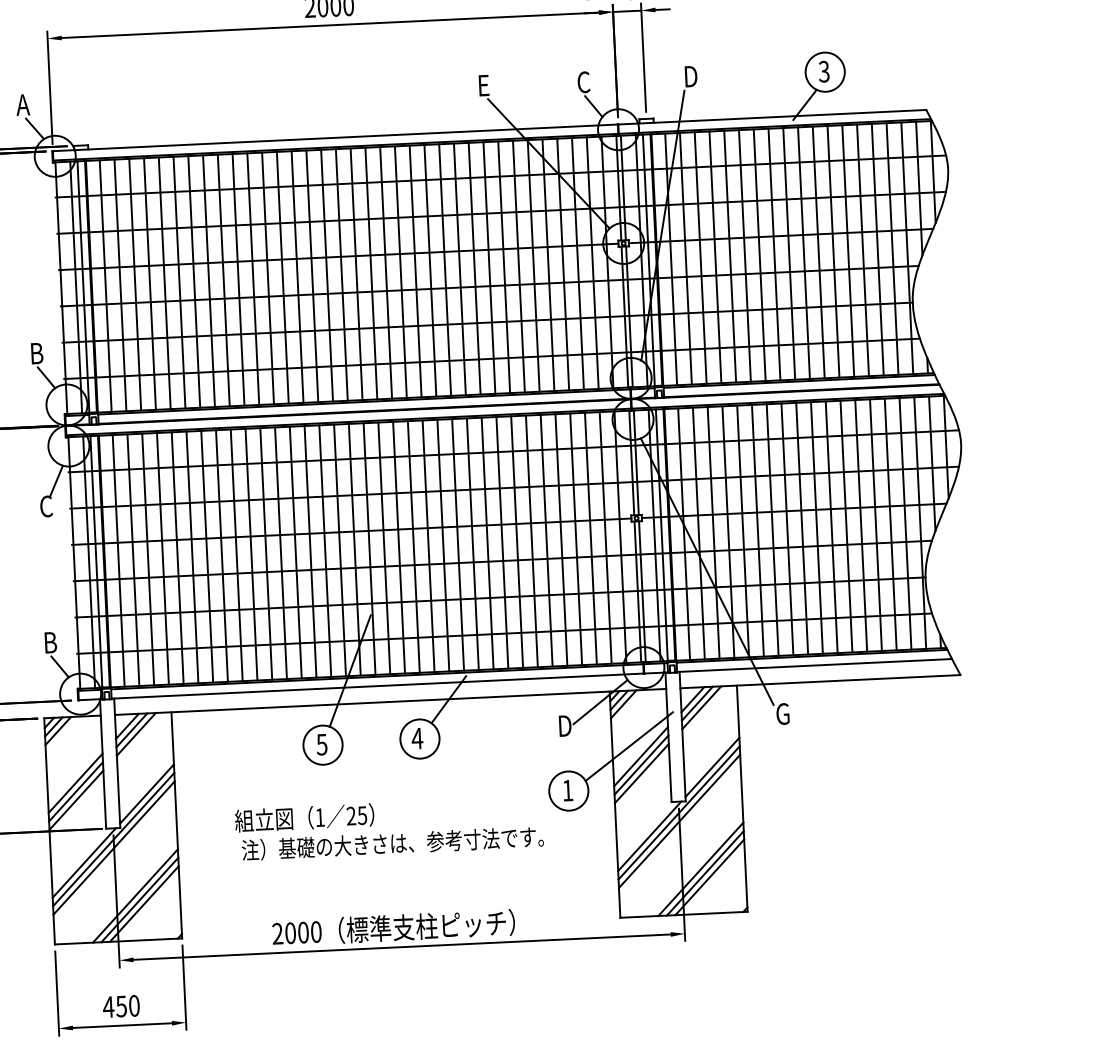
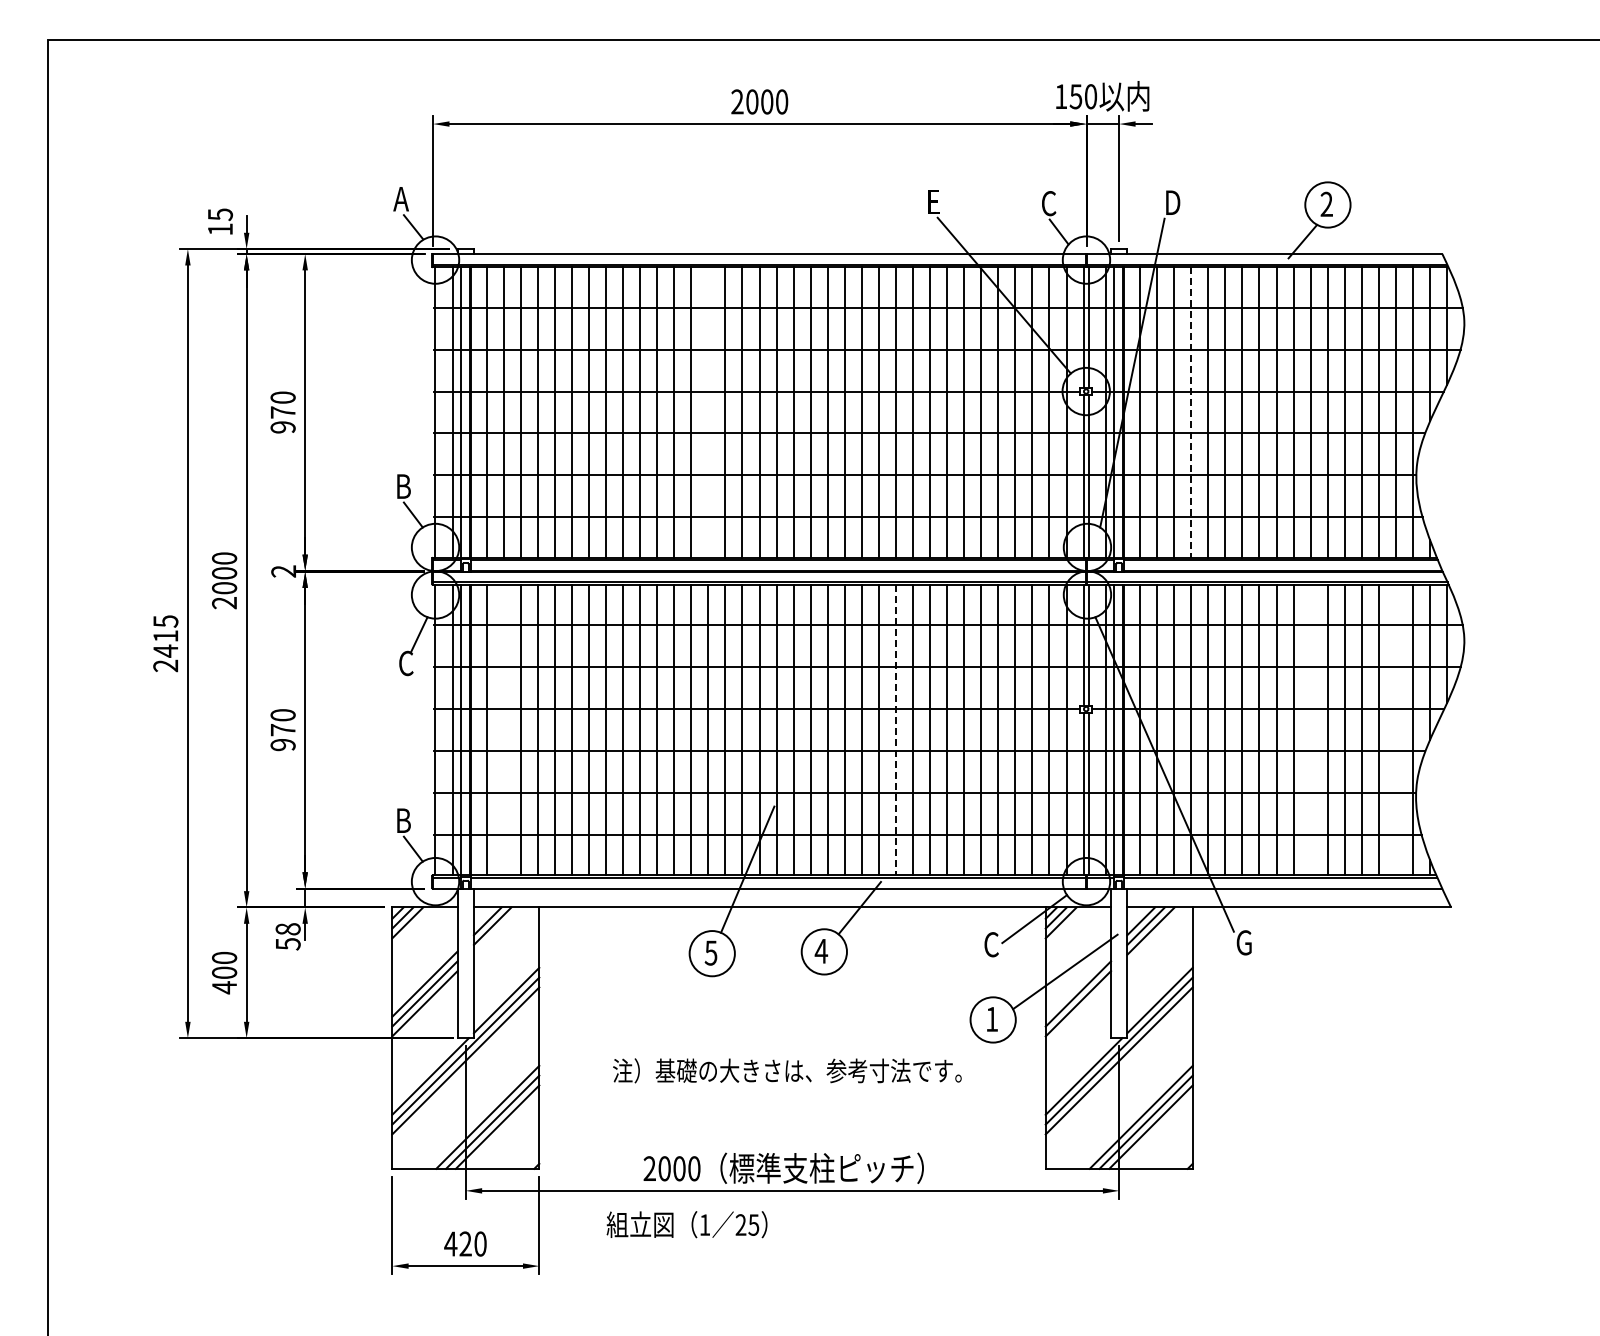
text: (823, 71) -> (1326, 204), 3 -> 2
line: (715, 258) -> (1191, 413), solid -> dashed
line: (297, 277) -> (708, 412), removed
line: (905, 523) -> (1395, 729), removed
line: (831, 526) -> (1310, 729), removed
line: (472, 544) -> (895, 730), solid -> dashed
line: (133, 559) -> (503, 729), removed
text: (564, 725) -> (991, 944), D -> C
line: (136, 733) -> (497, 930), removed
line: (641, 756) -> (1078, 983), removed
text: (304, 817) -> (686, 1224), moved
text: (121, 1006) -> (465, 1243), 450 -> 420

